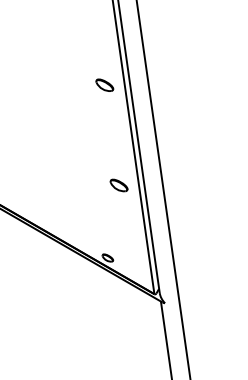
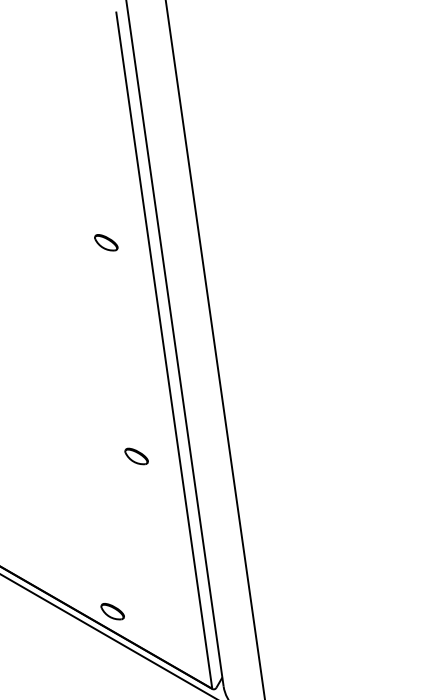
part: (104, 85) -> (105, 242), size x0.62
part: (118, 185) -> (135, 456), size x0.62

